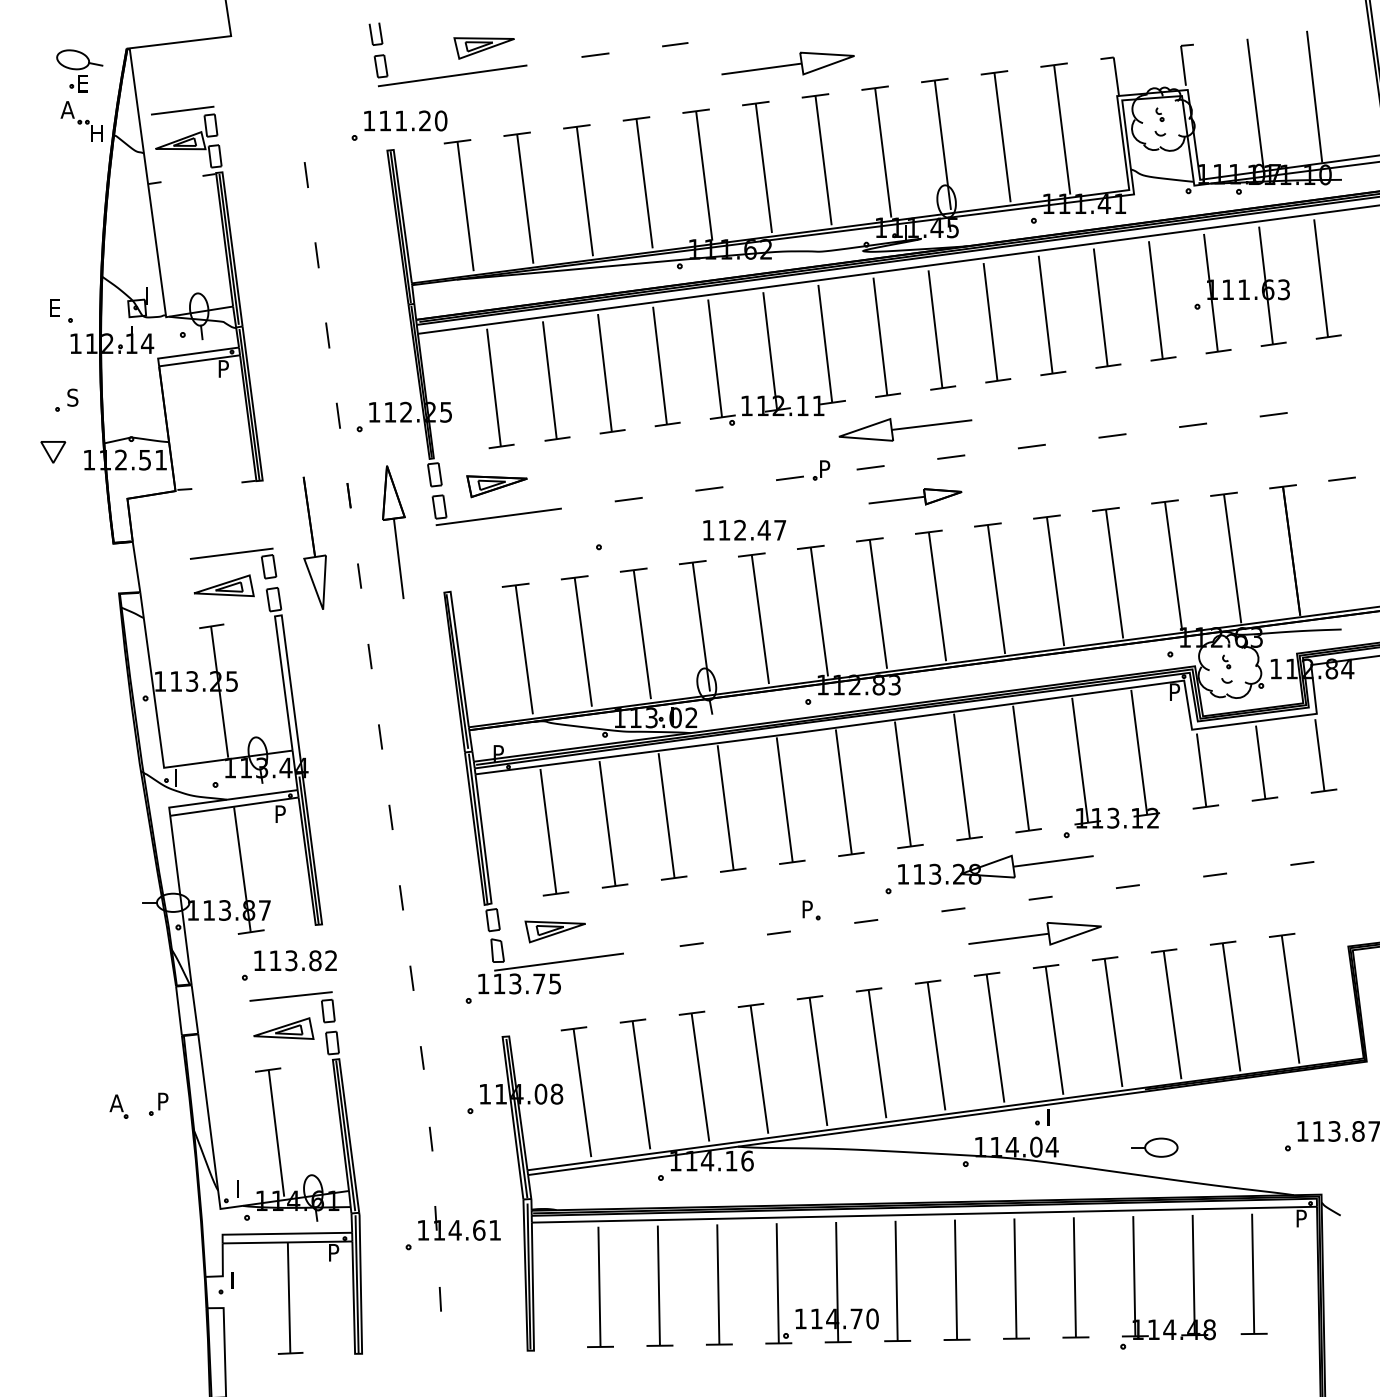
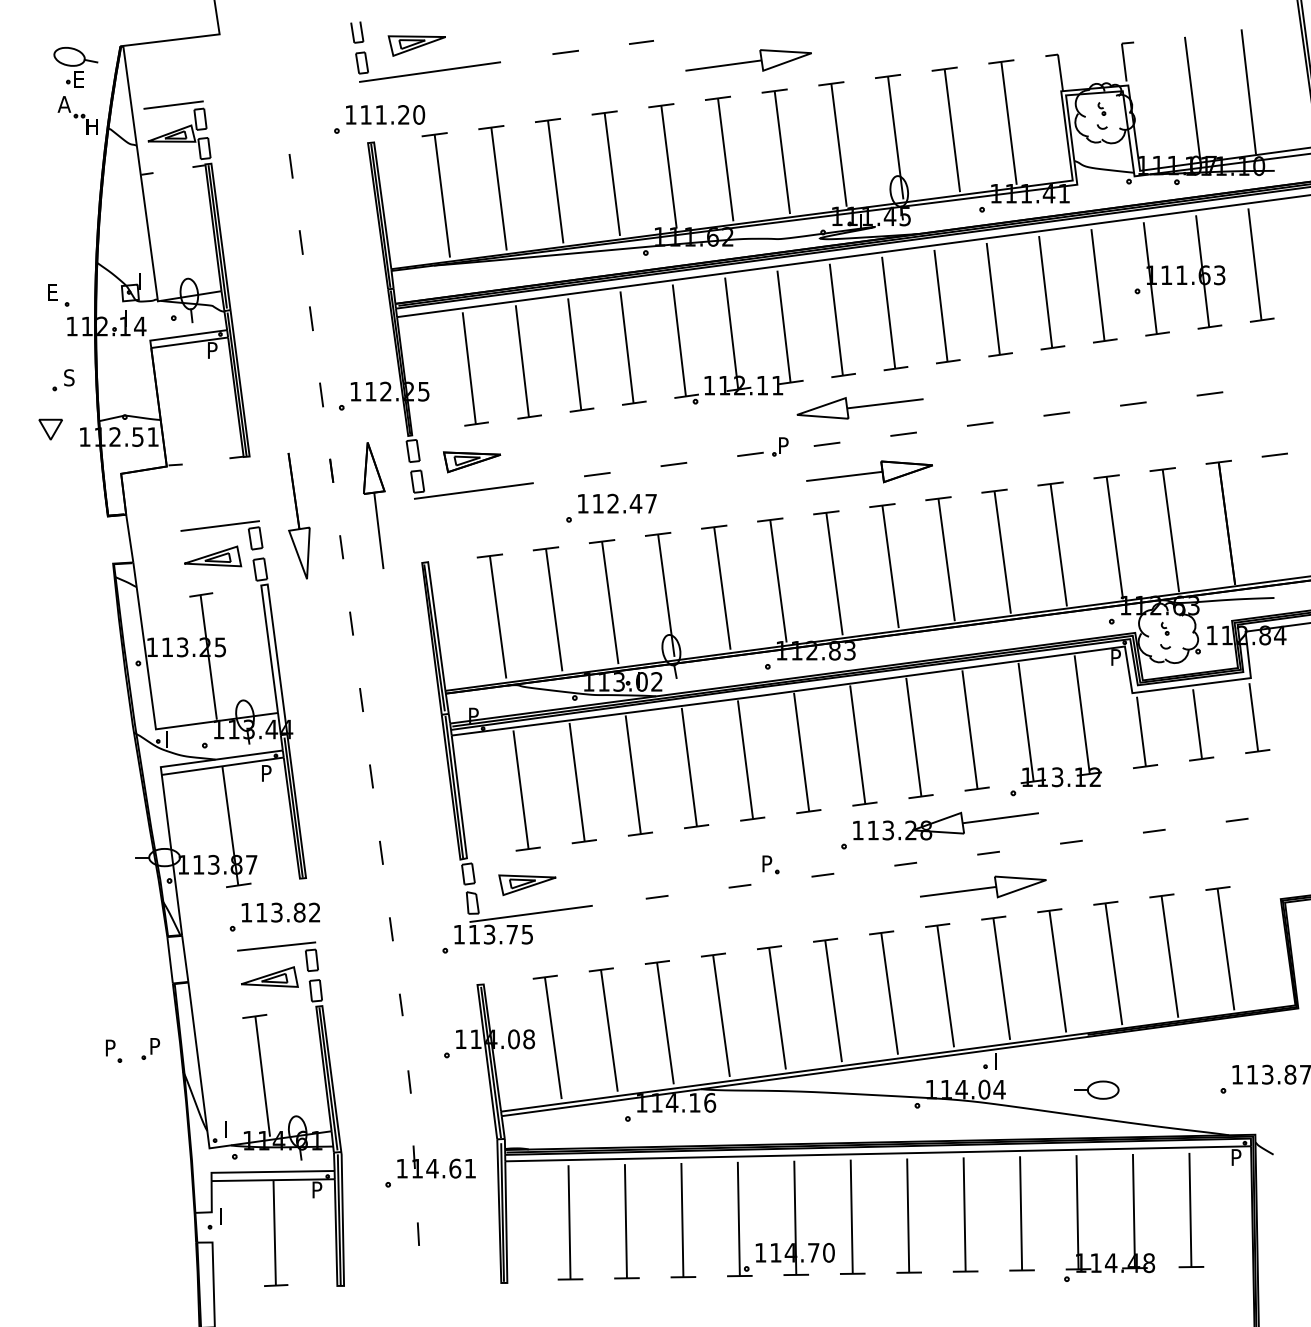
part: (483, 47) -> (416, 45), moved
part: (915, 496) -> (869, 471), size x1.43
text: (744, 530) -> (617, 503), moved
text: (116, 1102) -> (110, 1047), A -> P

